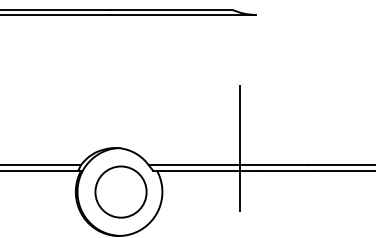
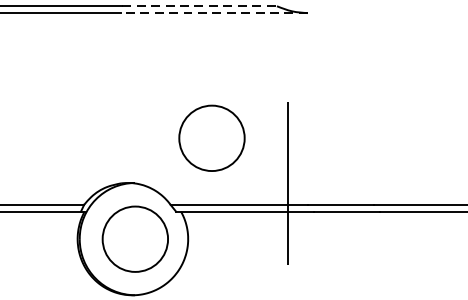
line: (171, 9) -> (199, 6), solid -> dashed
line: (182, 15) -> (213, 13), solid -> dashed
circle: (180, 112) -> (211, 137), added

